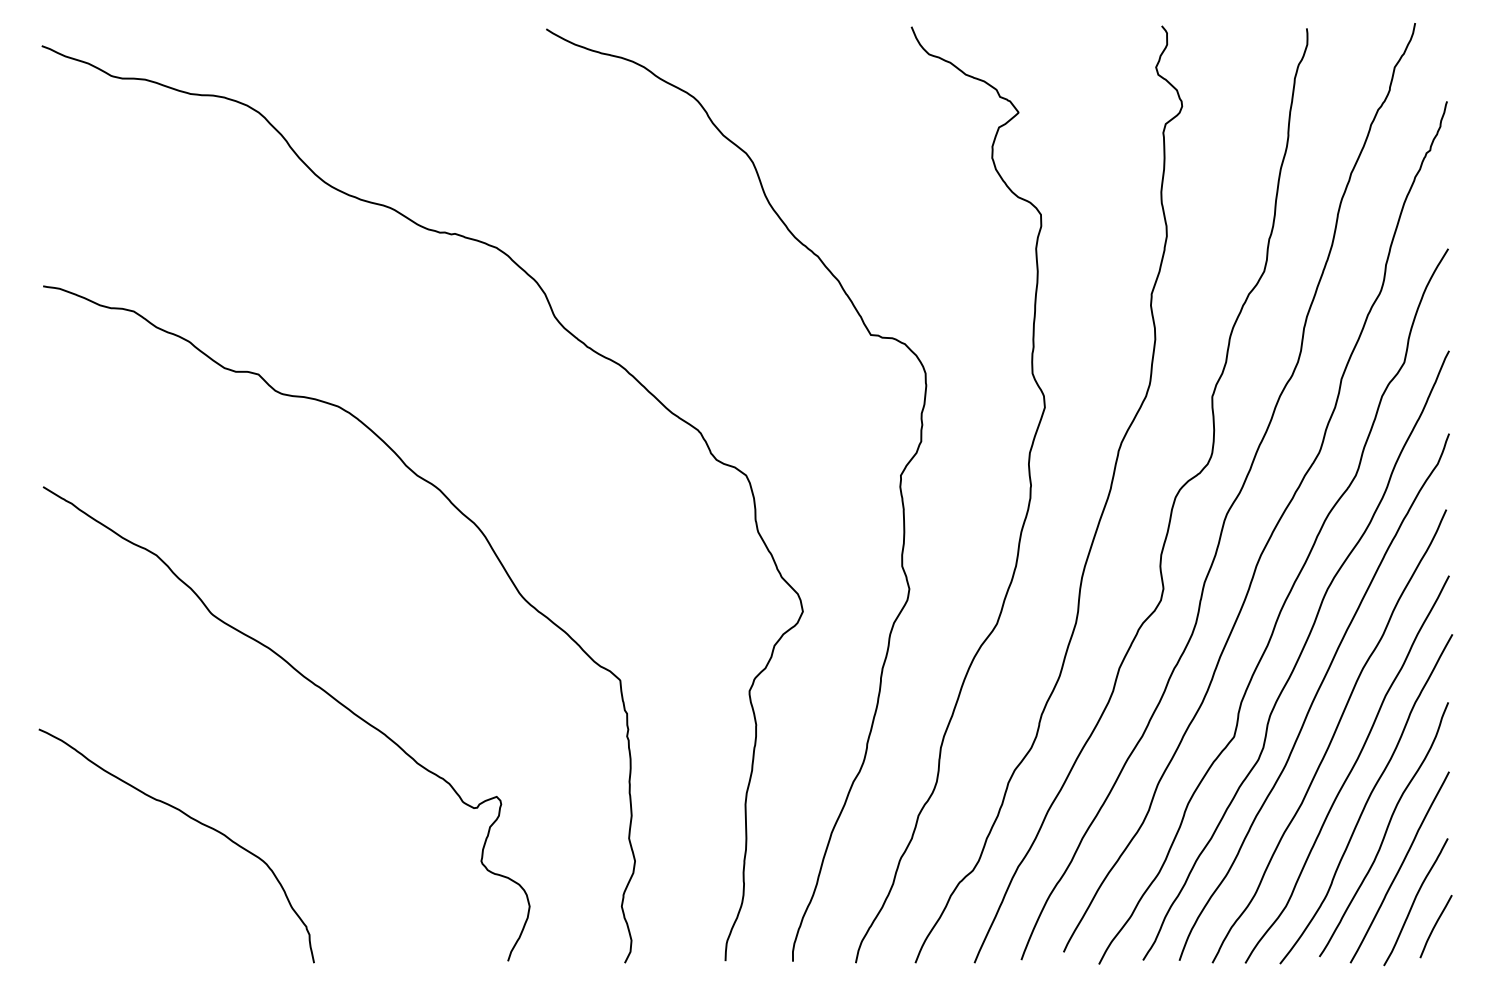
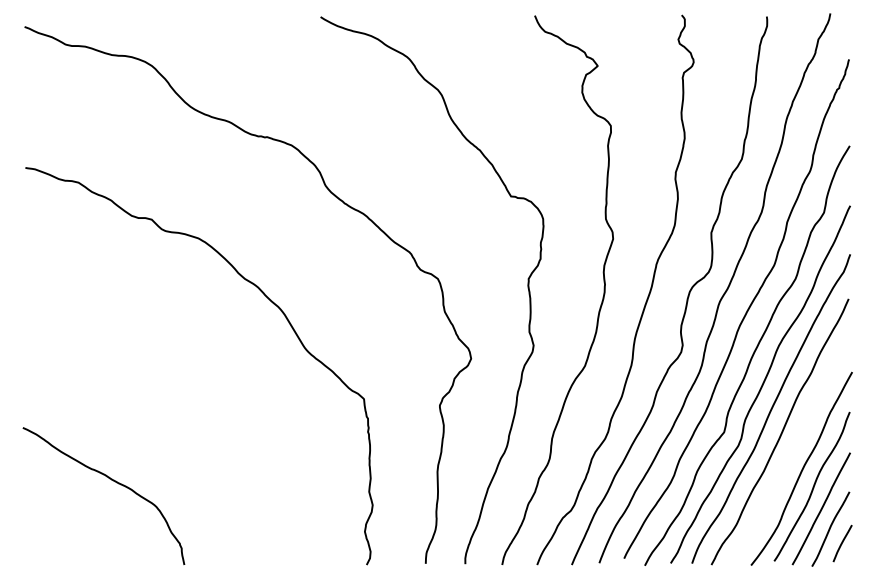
curve: (315, 687) -> (185, 403), removed
curve: (1348, 771) -> (791, 452), removed

